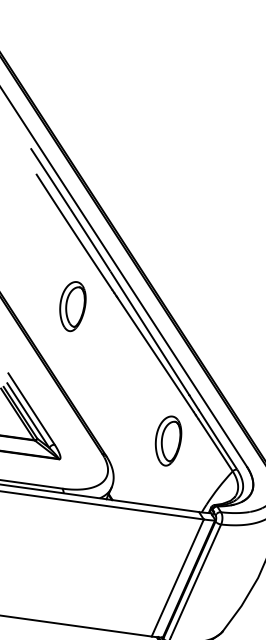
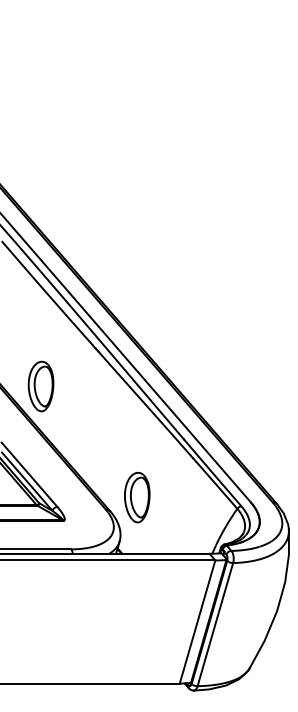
part: (72, 306) -> (40, 386), moved
part: (168, 440) -> (137, 497), moved

